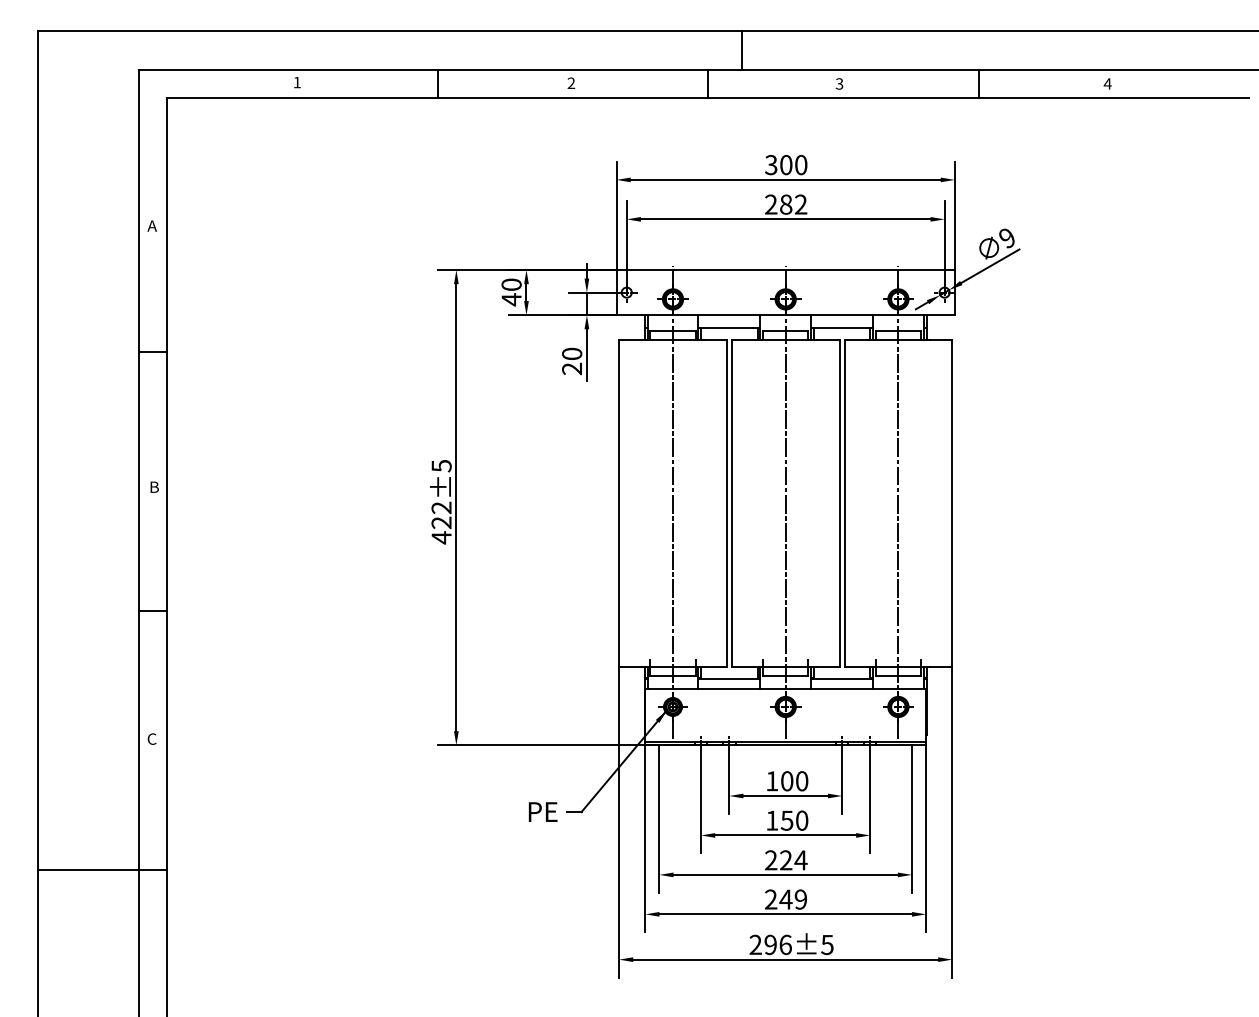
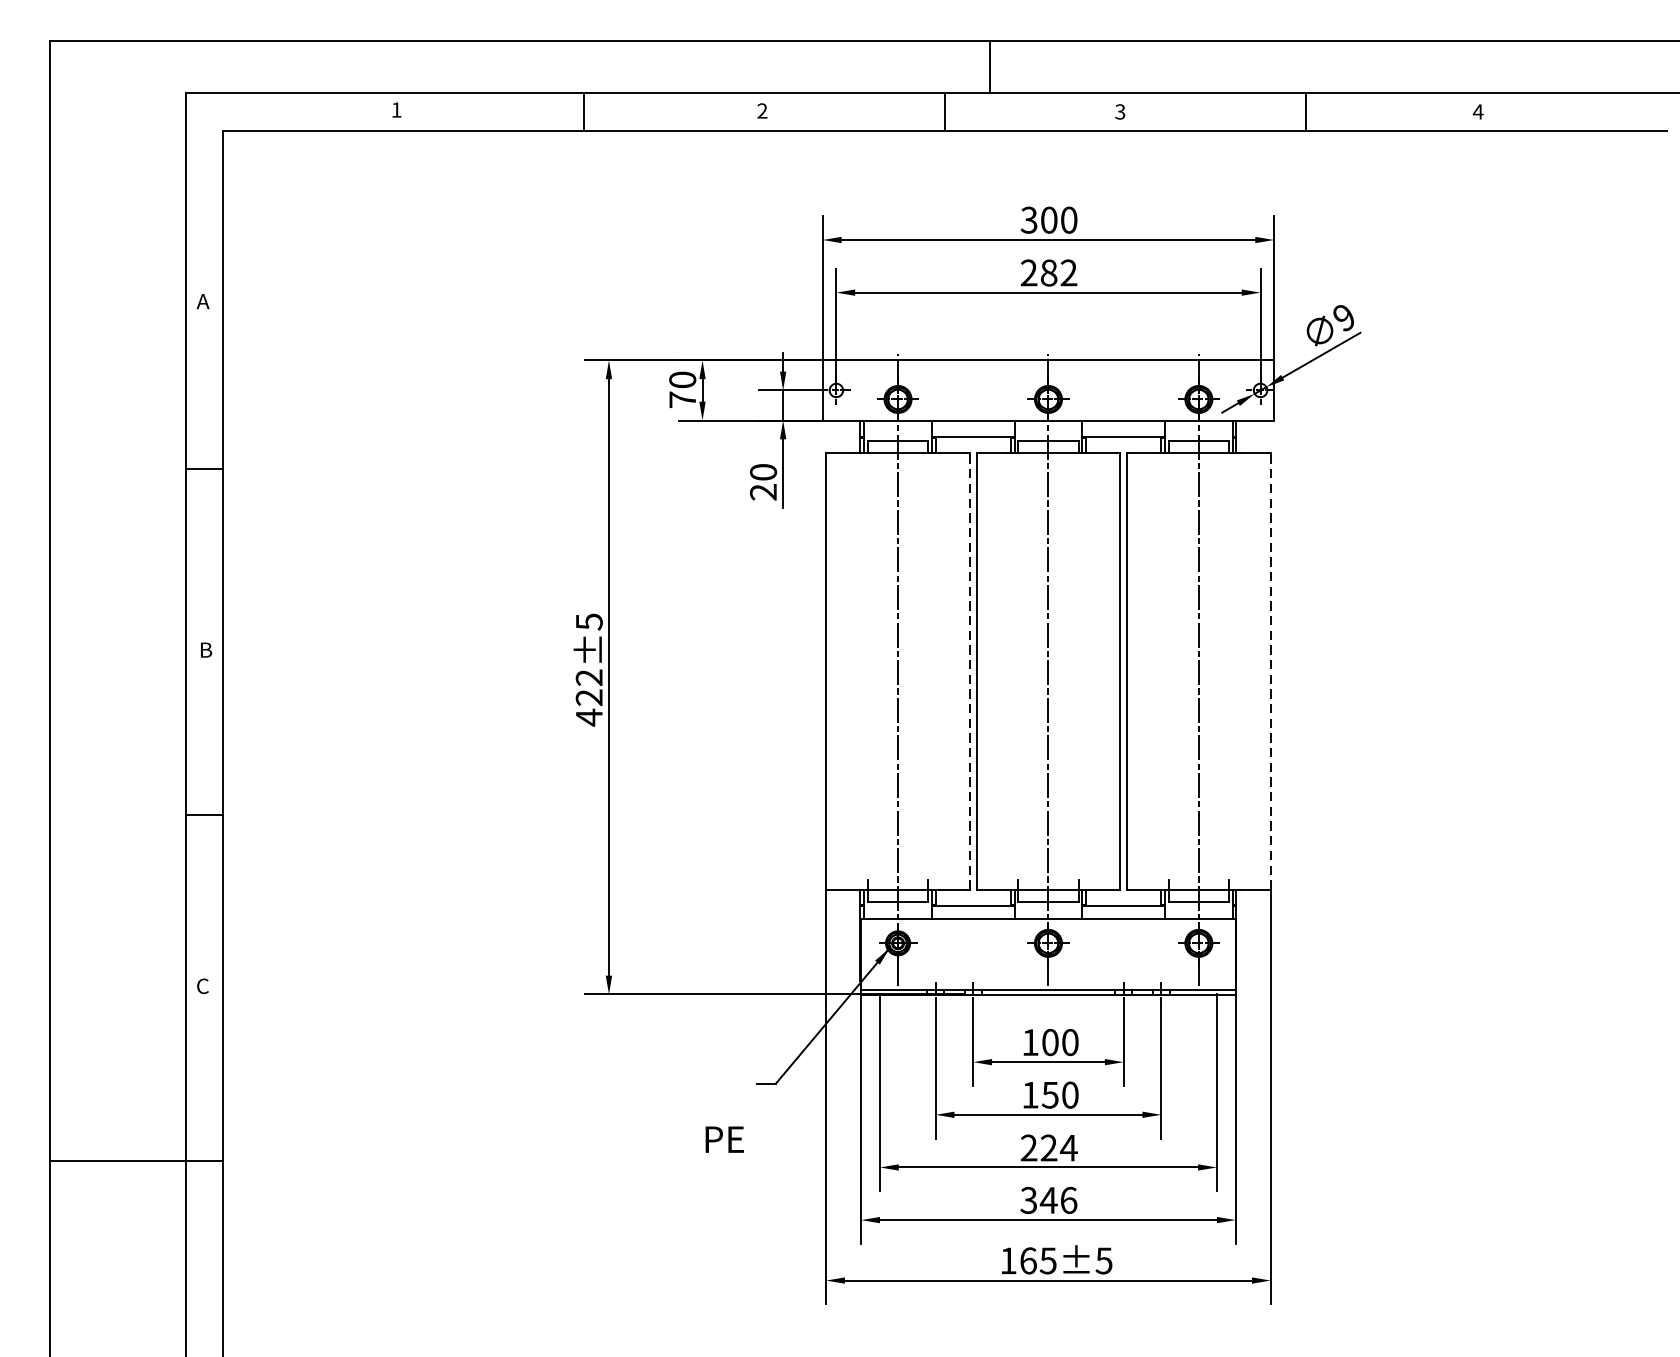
text: (511, 299) -> (682, 399), 40 -> 70
line: (726, 502) -> (969, 670), solid -> dashed
line: (952, 502) -> (1271, 670), solid -> dashed
text: (542, 811) -> (723, 1138), moved
text: (785, 899) -> (1048, 1200), 249 -> 346
text: (770, 944) -> (1028, 1260), 296±5 -> 165±5

